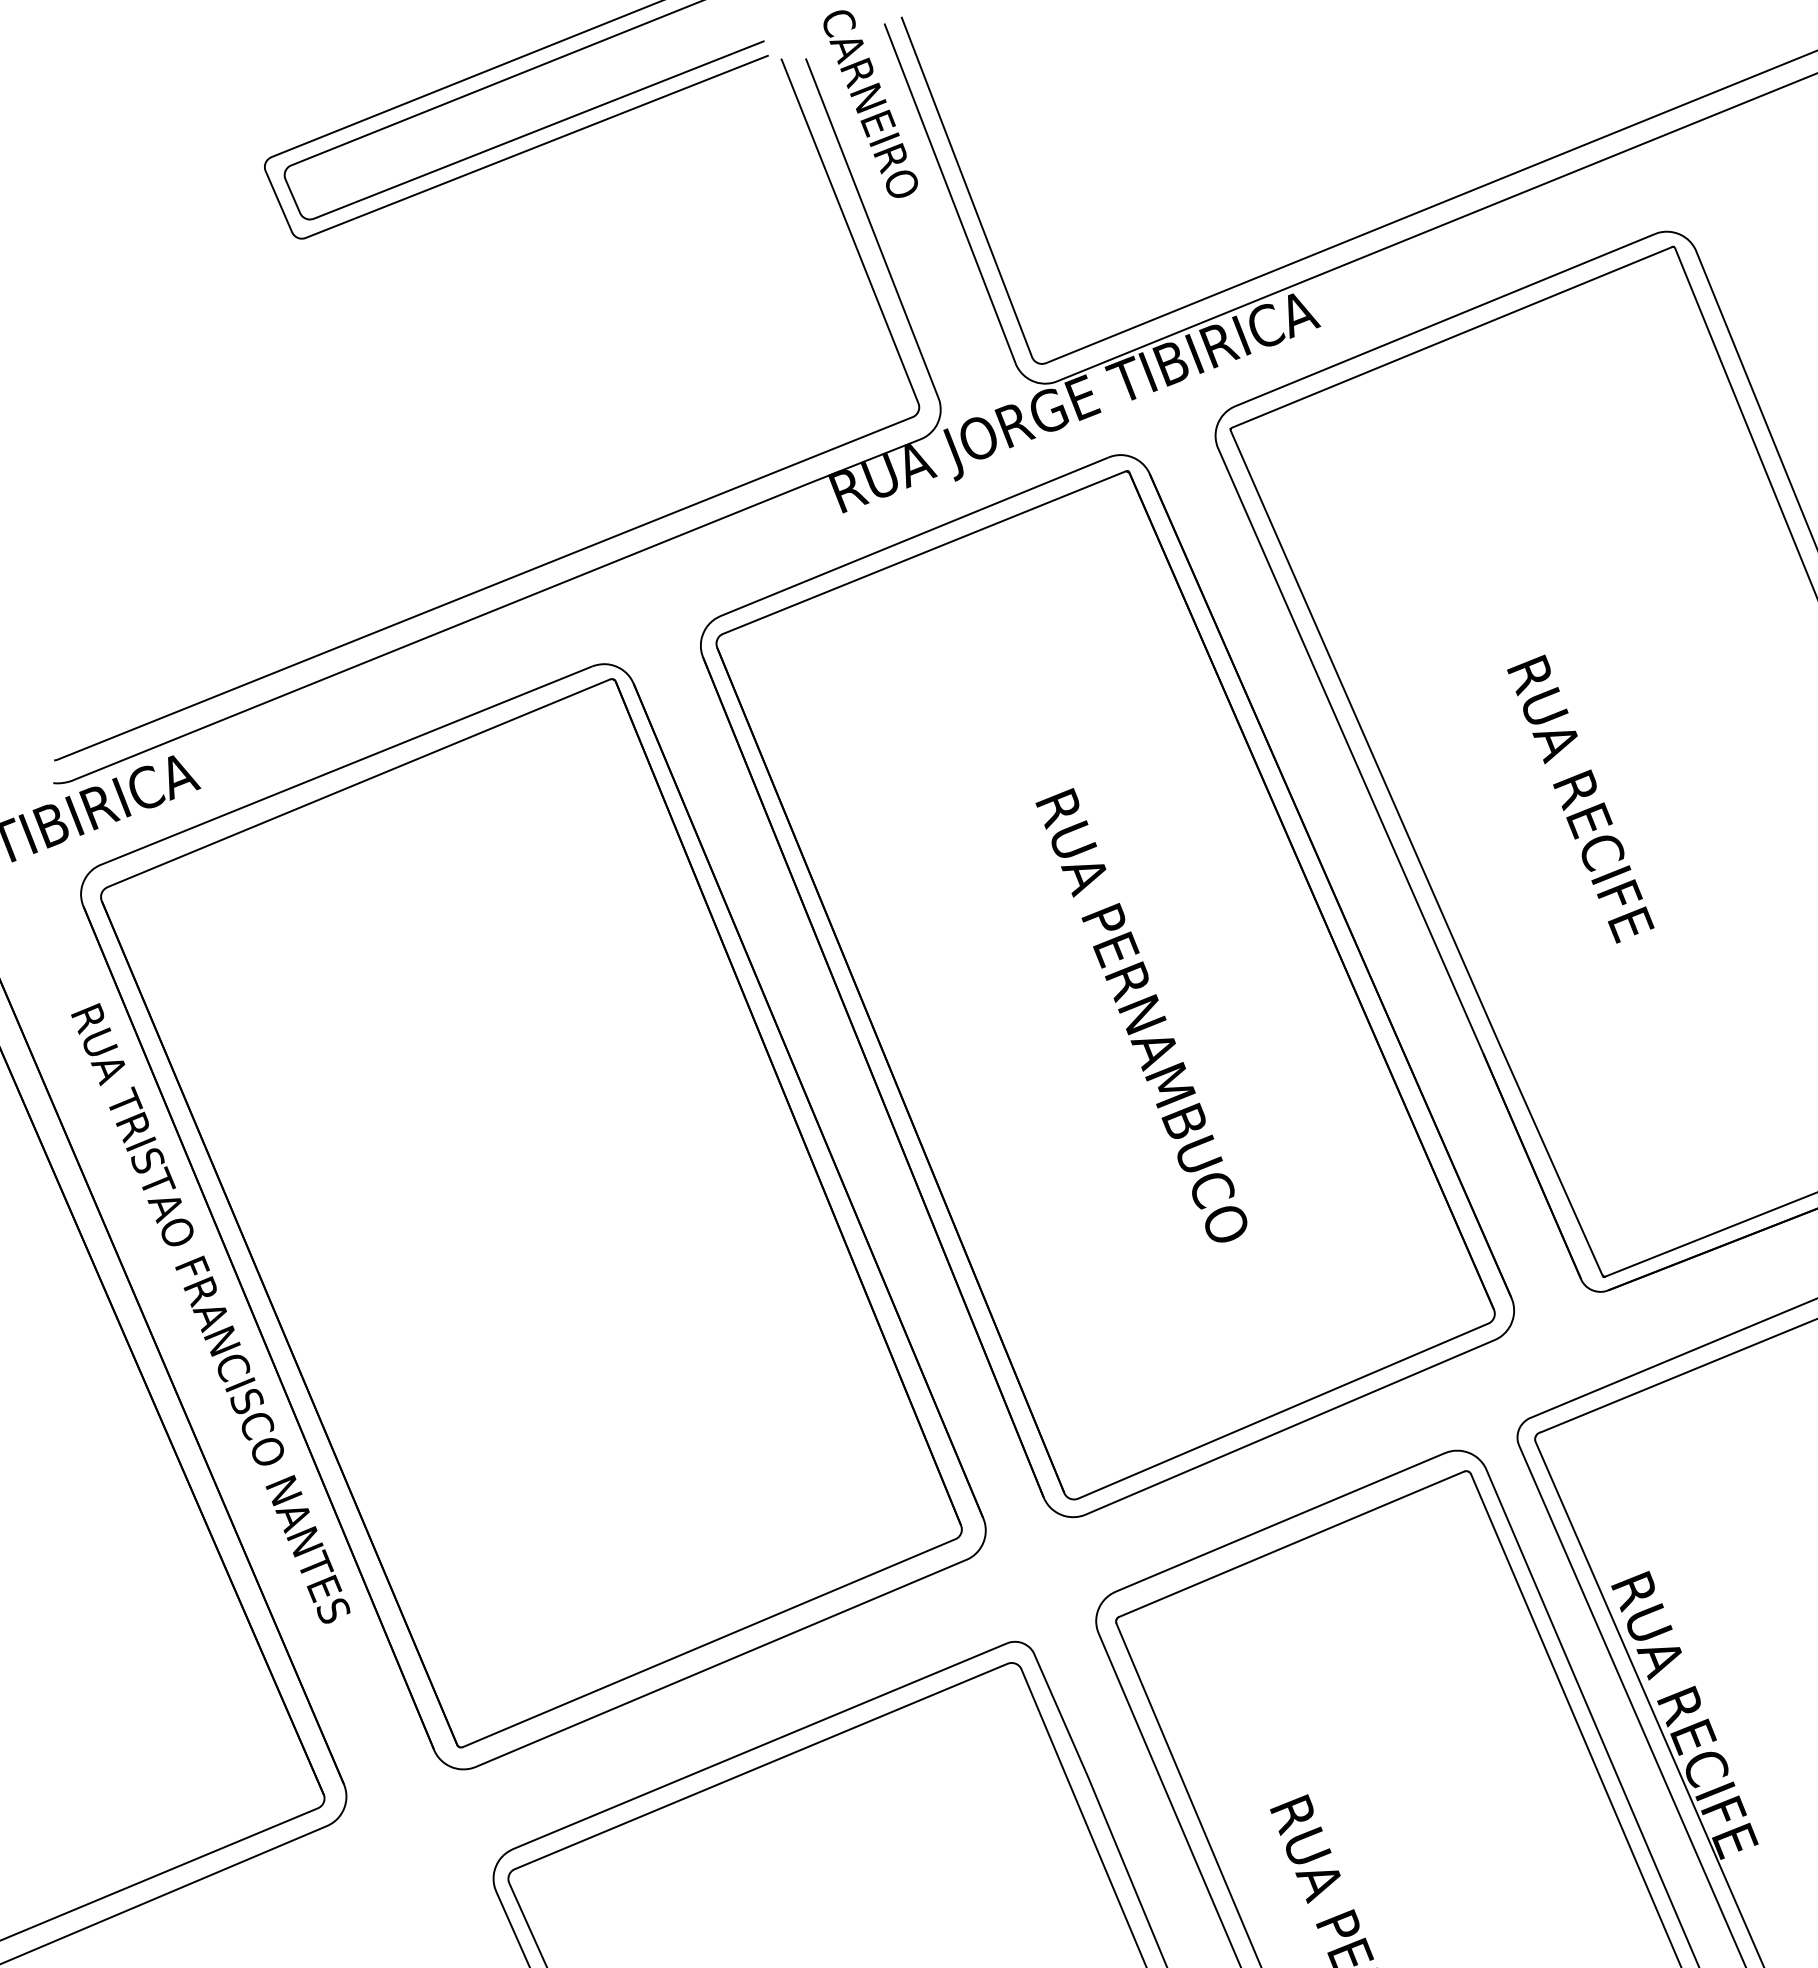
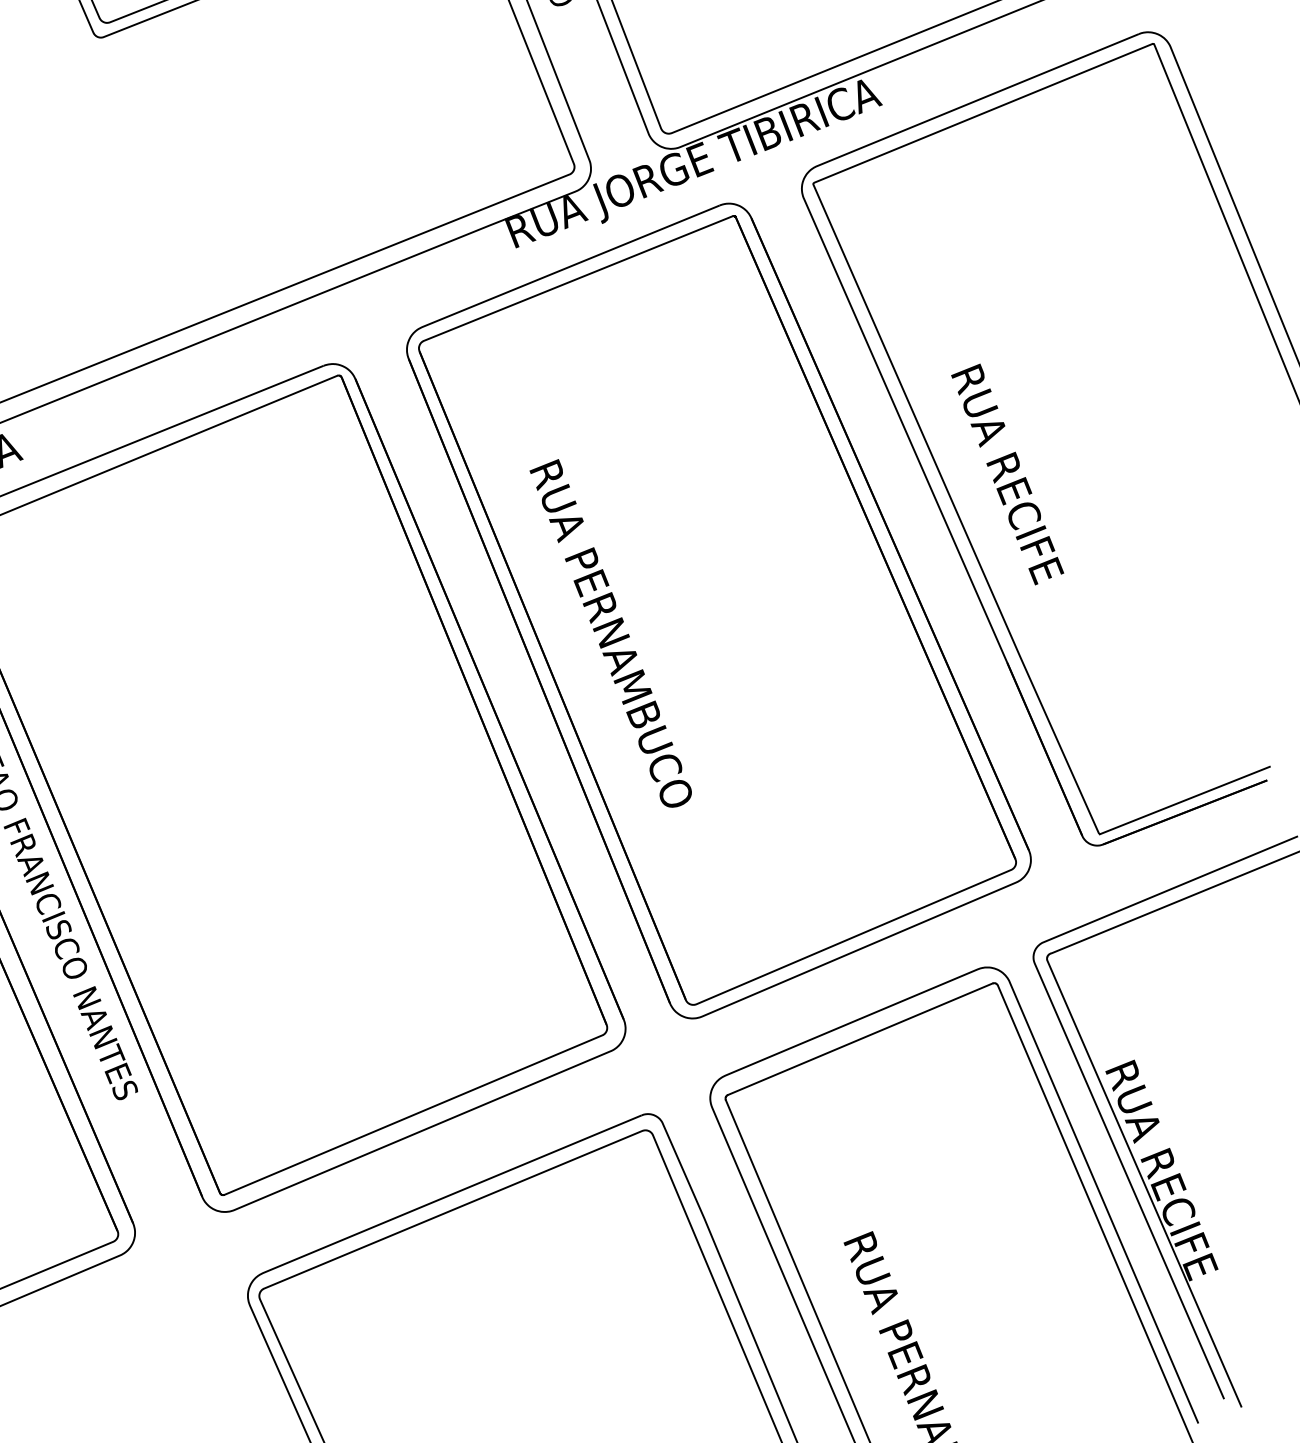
text: (1580, 798) -> (1007, 474), moved
text: (1141, 1015) -> (610, 633), moved

